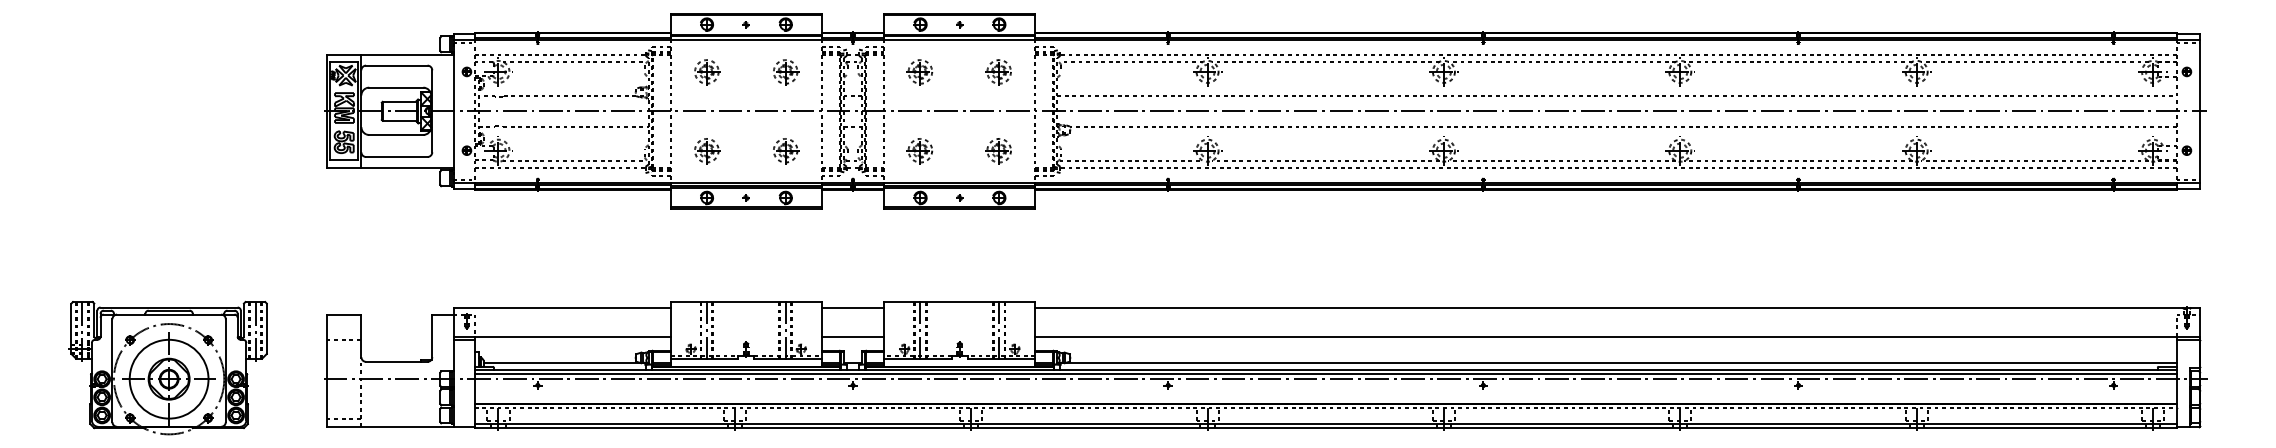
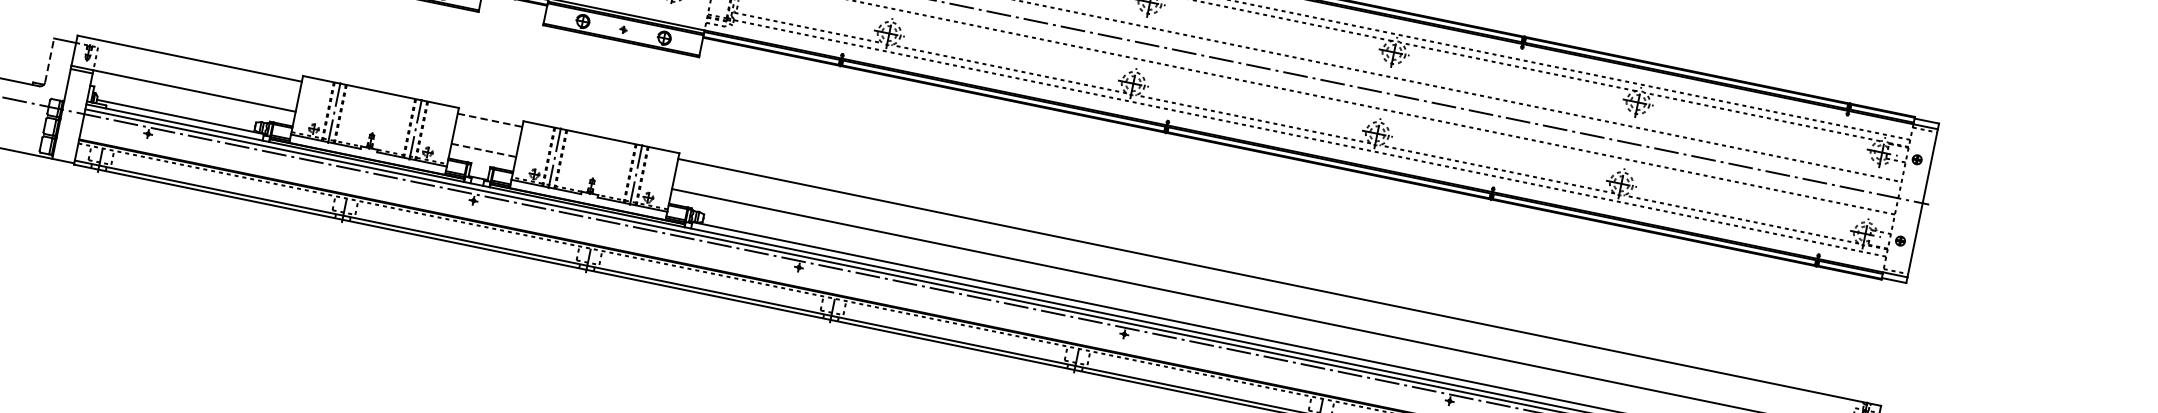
line: (853, 307) -> (490, 120), solid -> dashed
line: (432, 335) -> (49, 60), solid -> dashed
line: (853, 336) -> (484, 150), solid -> dashed

